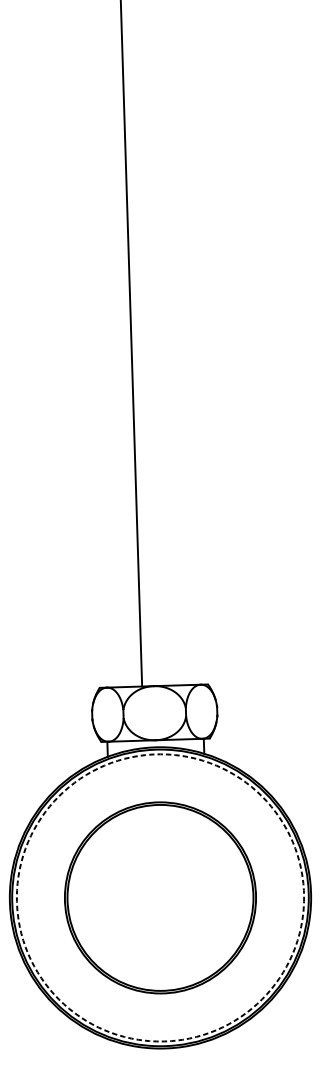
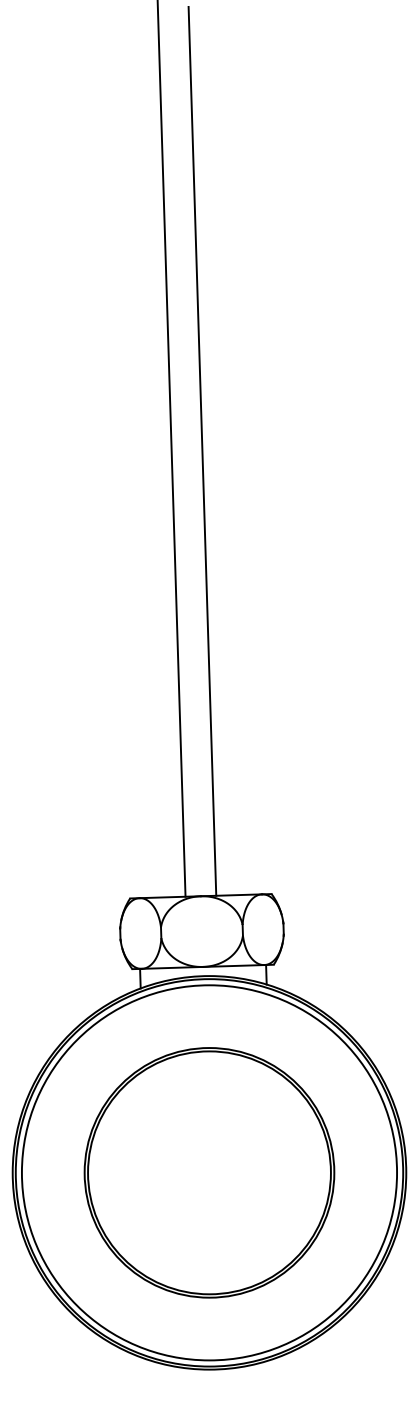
line: (155, 344) -> (202, 450), added
circle: (160, 897) -> (209, 1172), dashed -> solid

